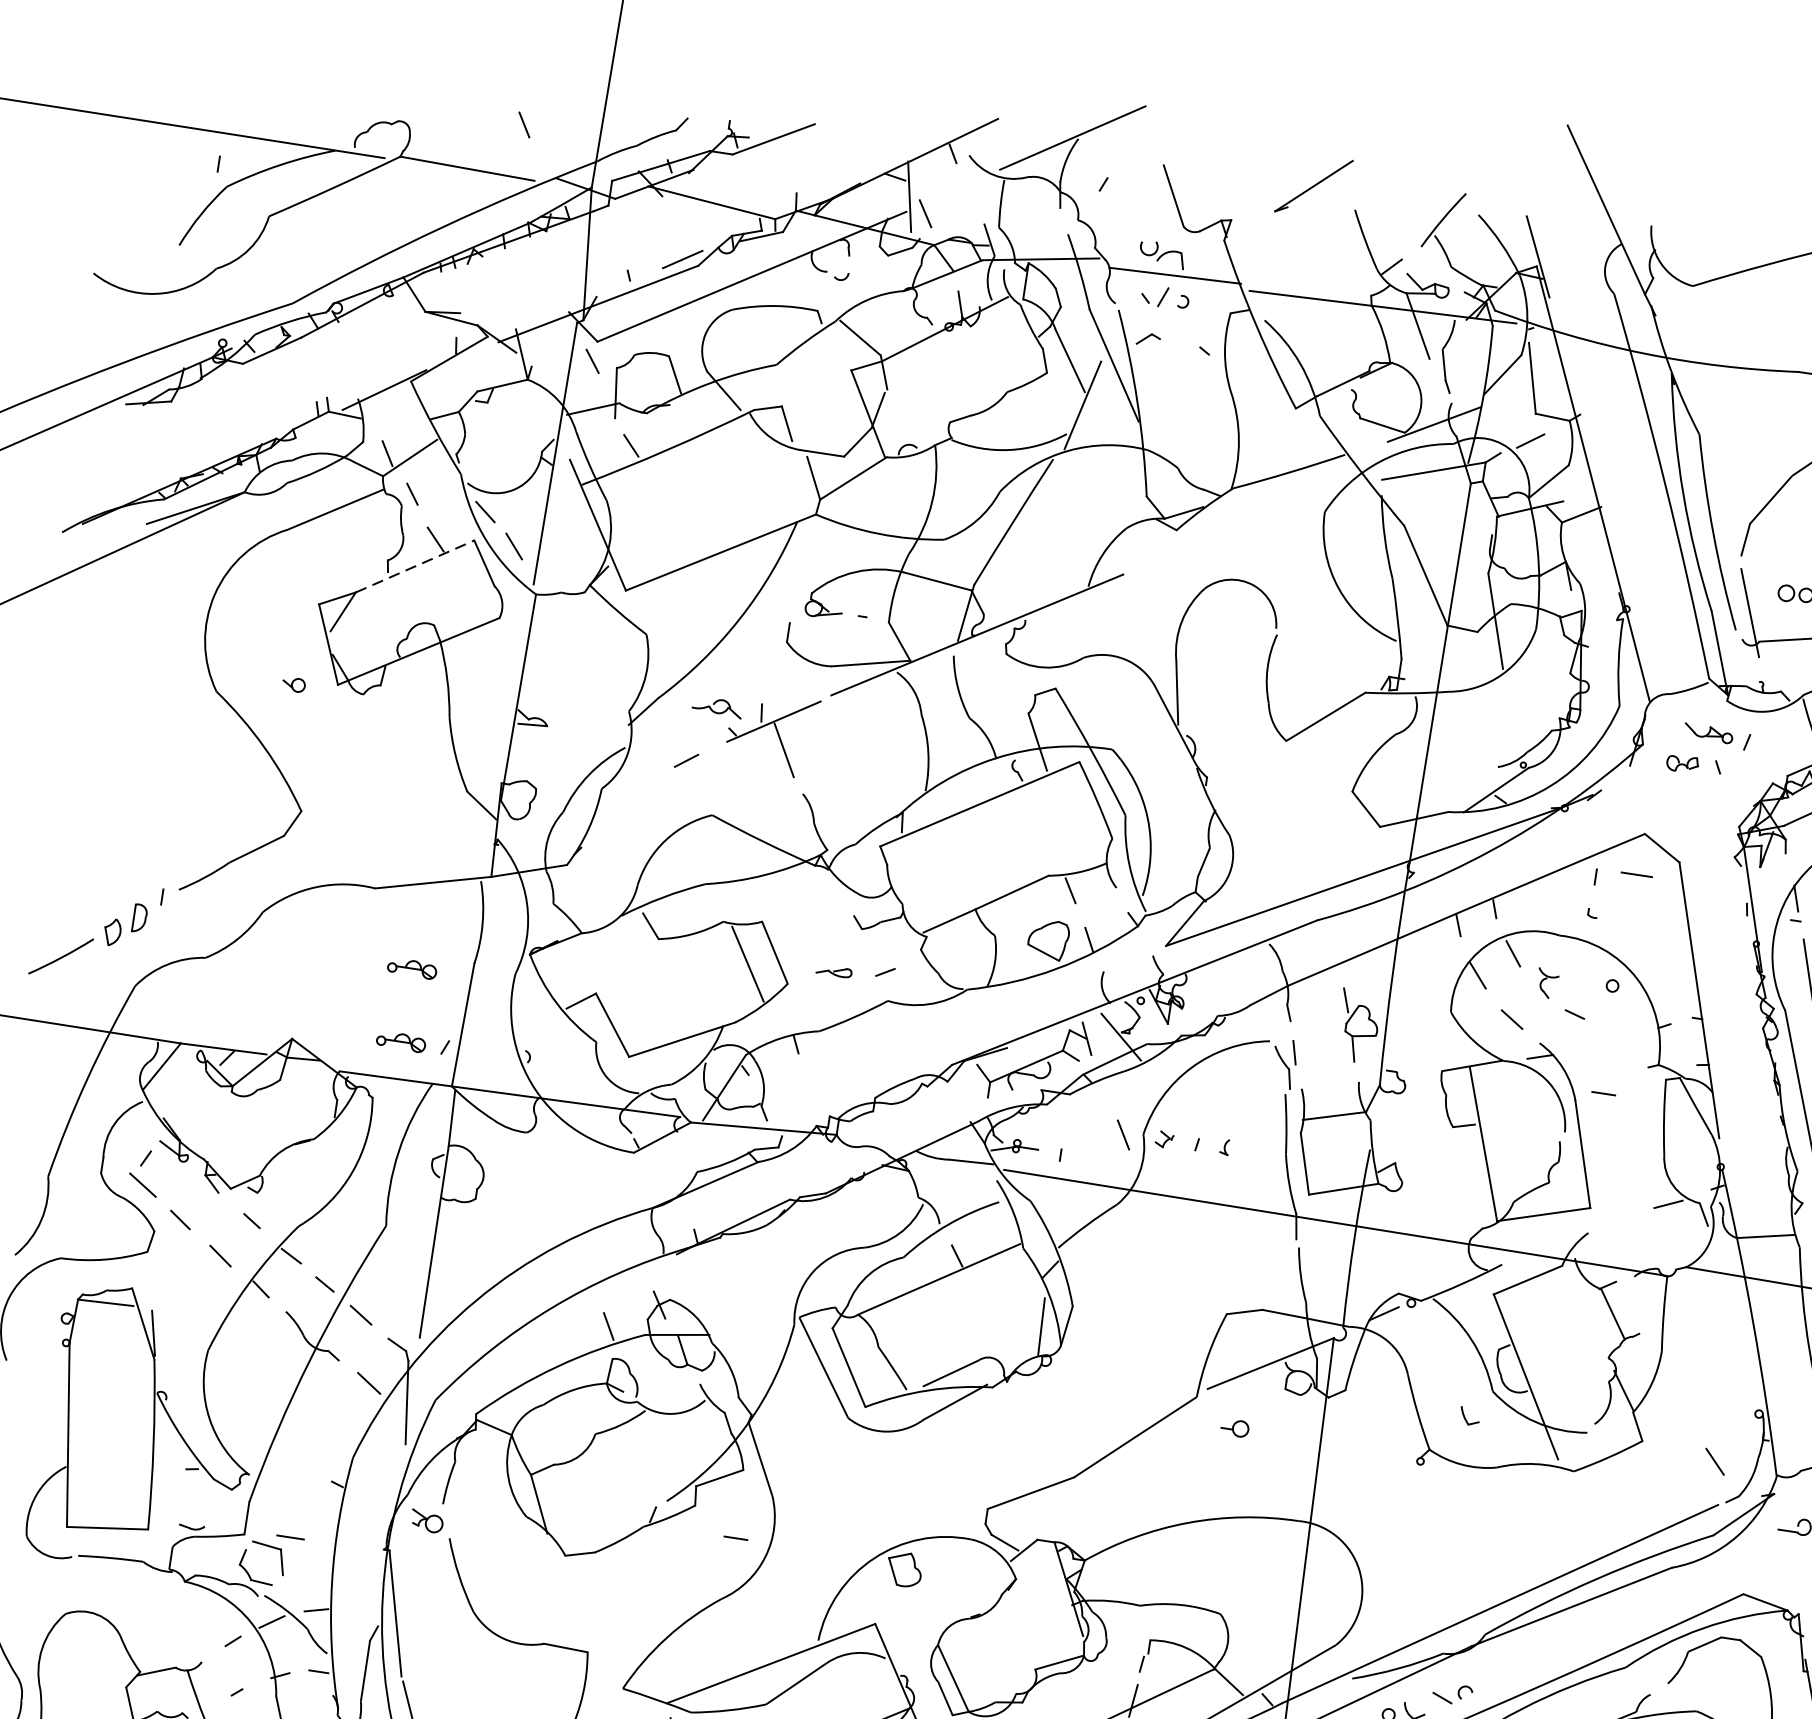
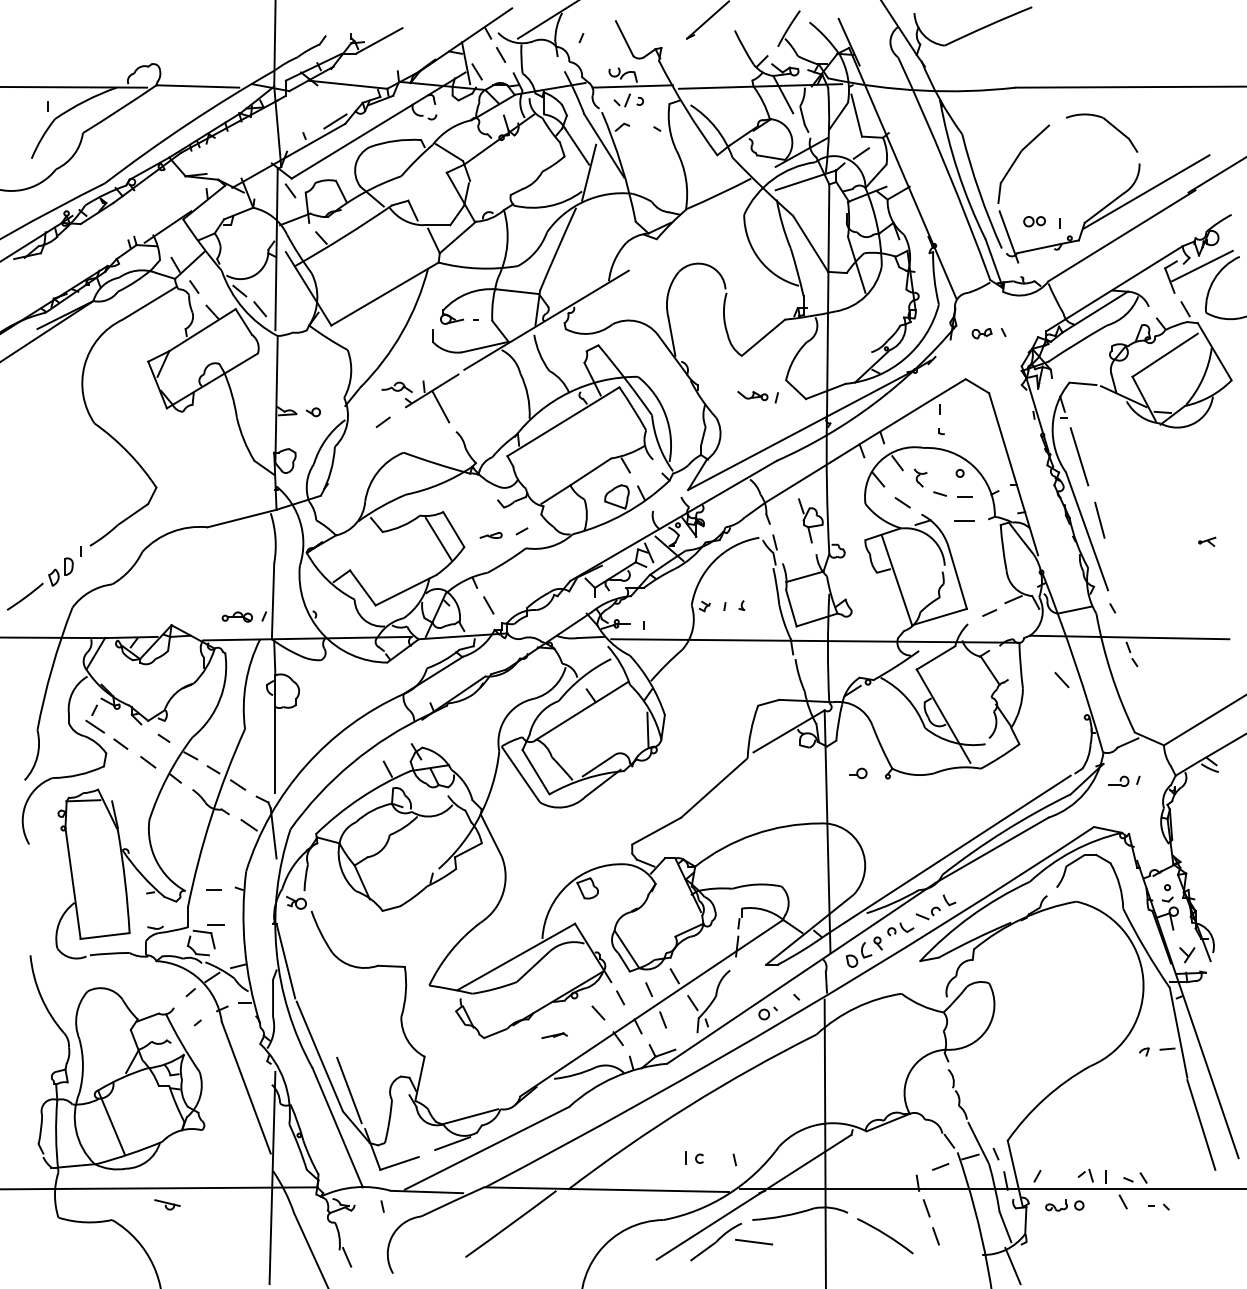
line: (523, 124) -> (500, 54), moved
line: (415, 565) -> (202, 329), dashed -> solid
part: (292, 684) -> (312, 412), moved
part: (1715, 737) -> (757, 397), moved
line: (1636, 873) -> (964, 520), moved
part: (411, 967) -> (236, 571), removed
line: (1603, 1092) -> (964, 496), moved
line: (1122, 1135) -> (488, 605), moved
line: (1626, 1219) -> (989, 612), added
part: (1469, 1417) -> (949, 900), moved
part: (1235, 1426) -> (858, 772), moved
line: (1714, 1462) -> (1061, 680), moved
line: (735, 1537) -> (213, 889), moved

